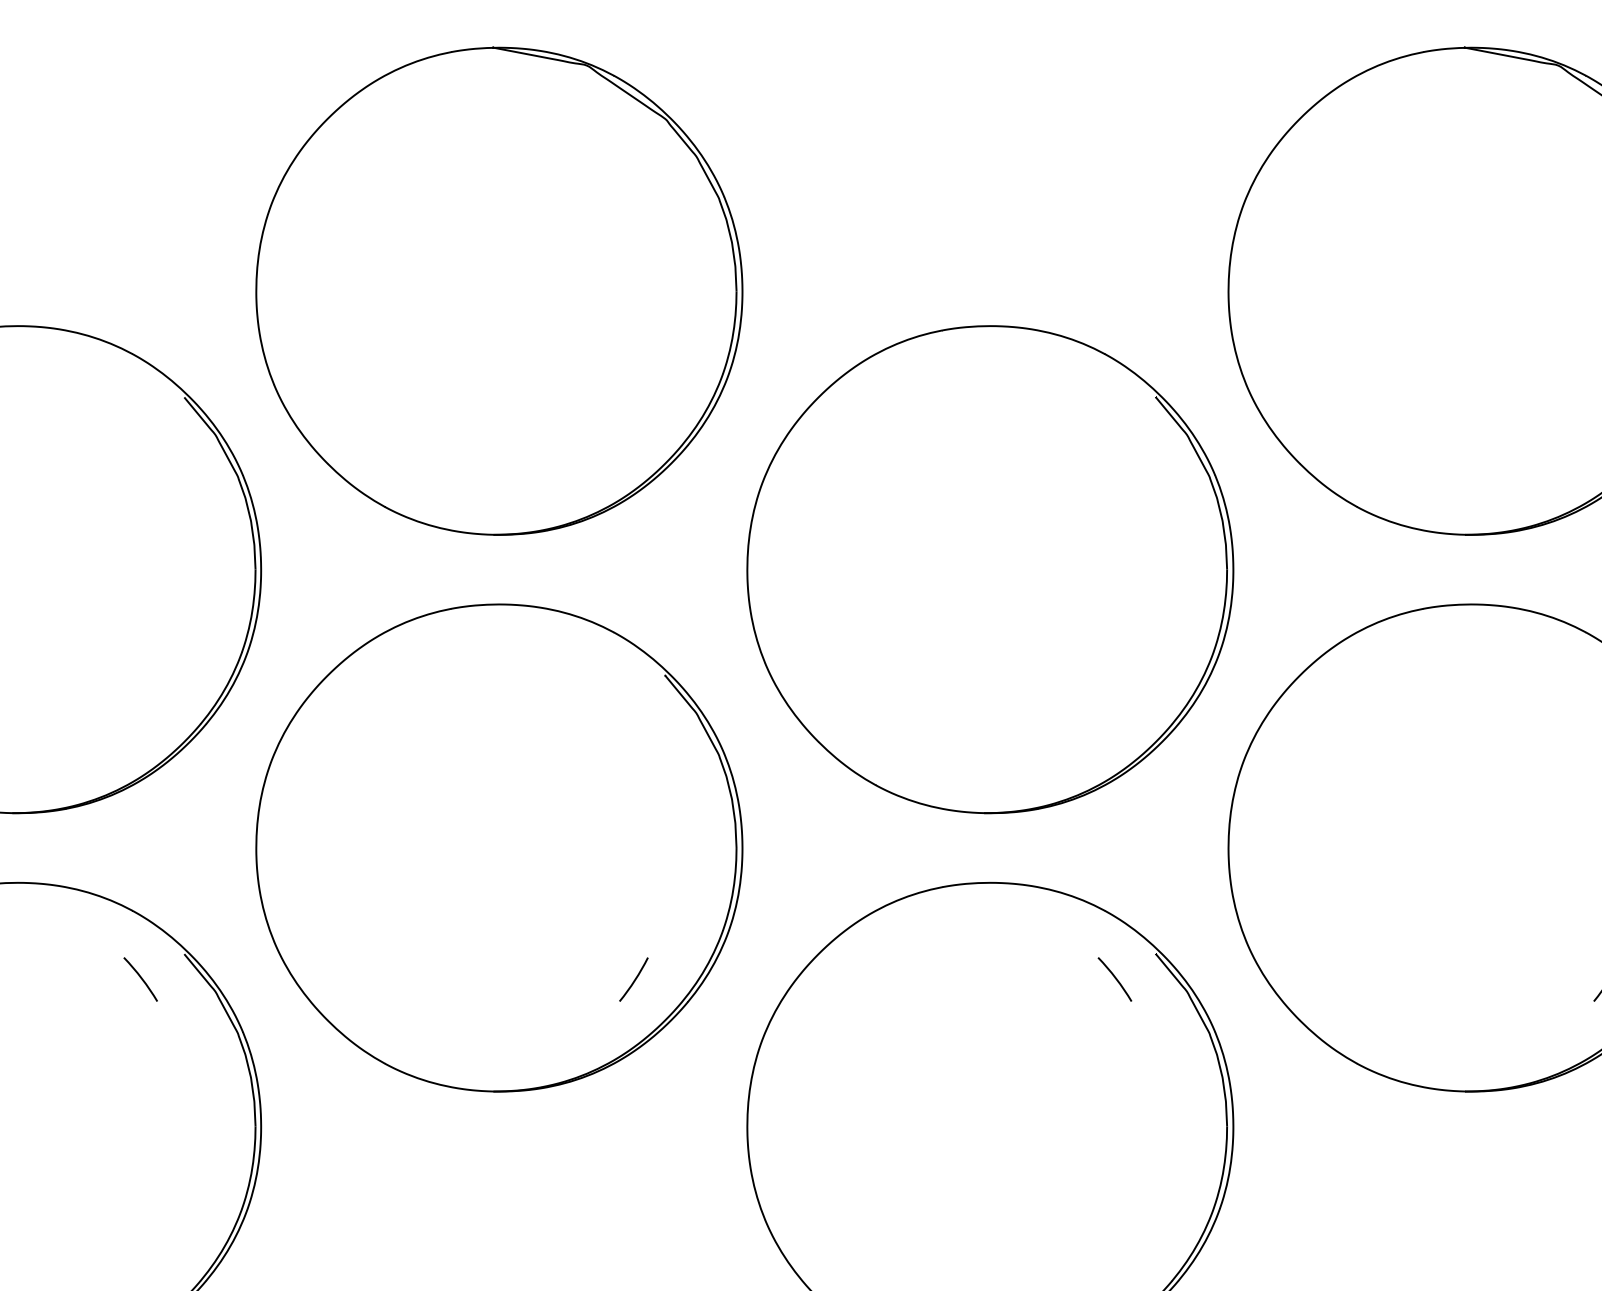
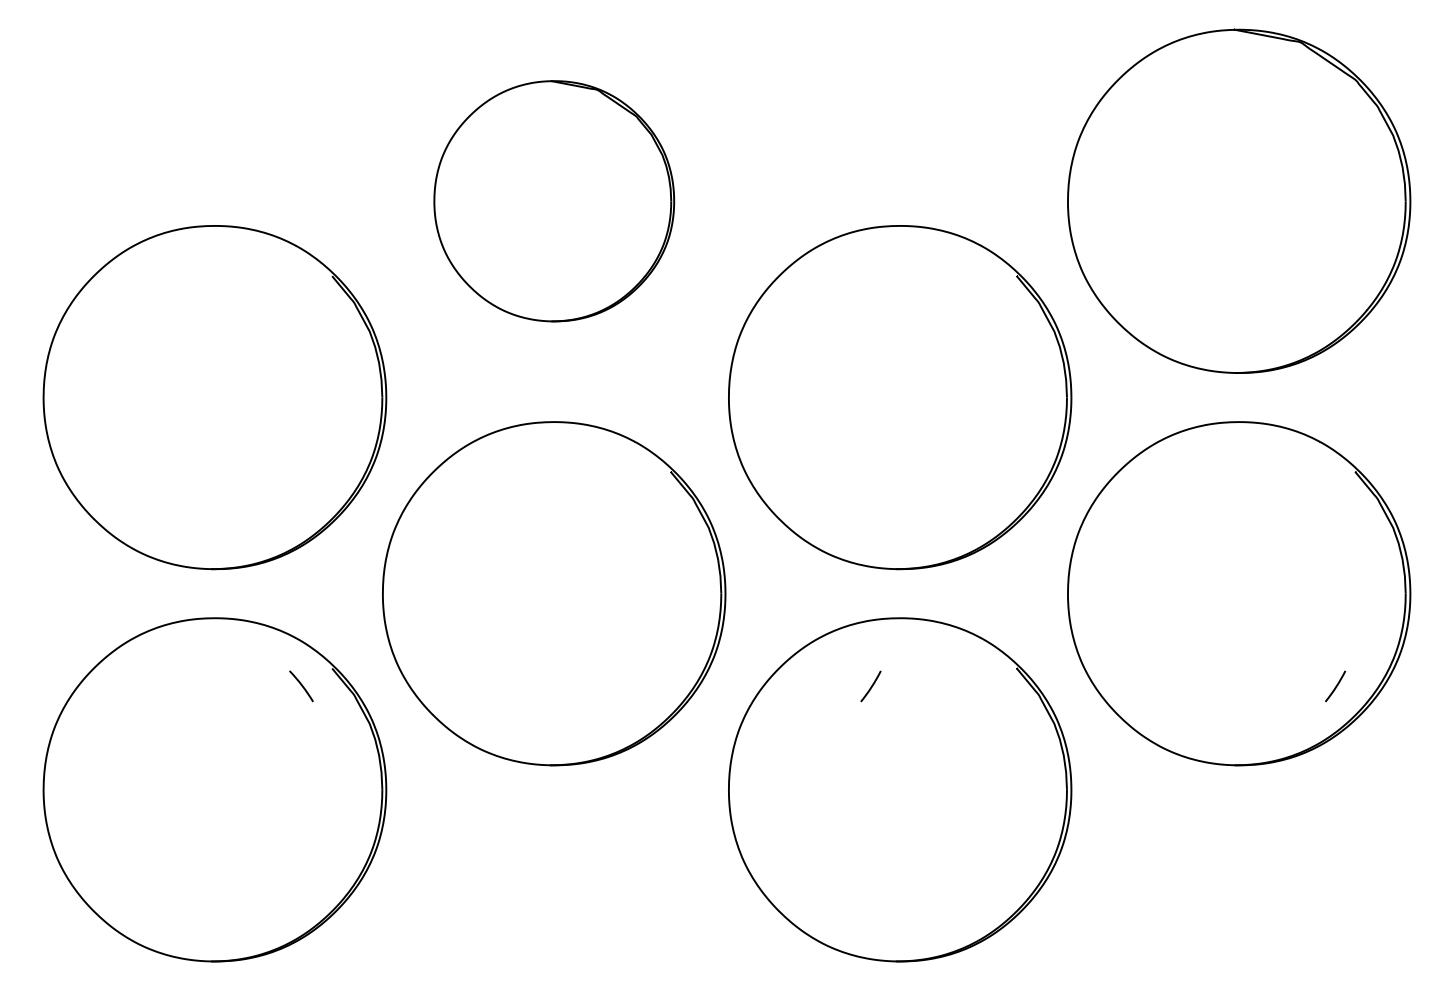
part: (499, 290) -> (554, 200), size x0.7
line: (1114, 978) -> (987, 685), removed
line: (633, 979) -> (870, 686), moved

